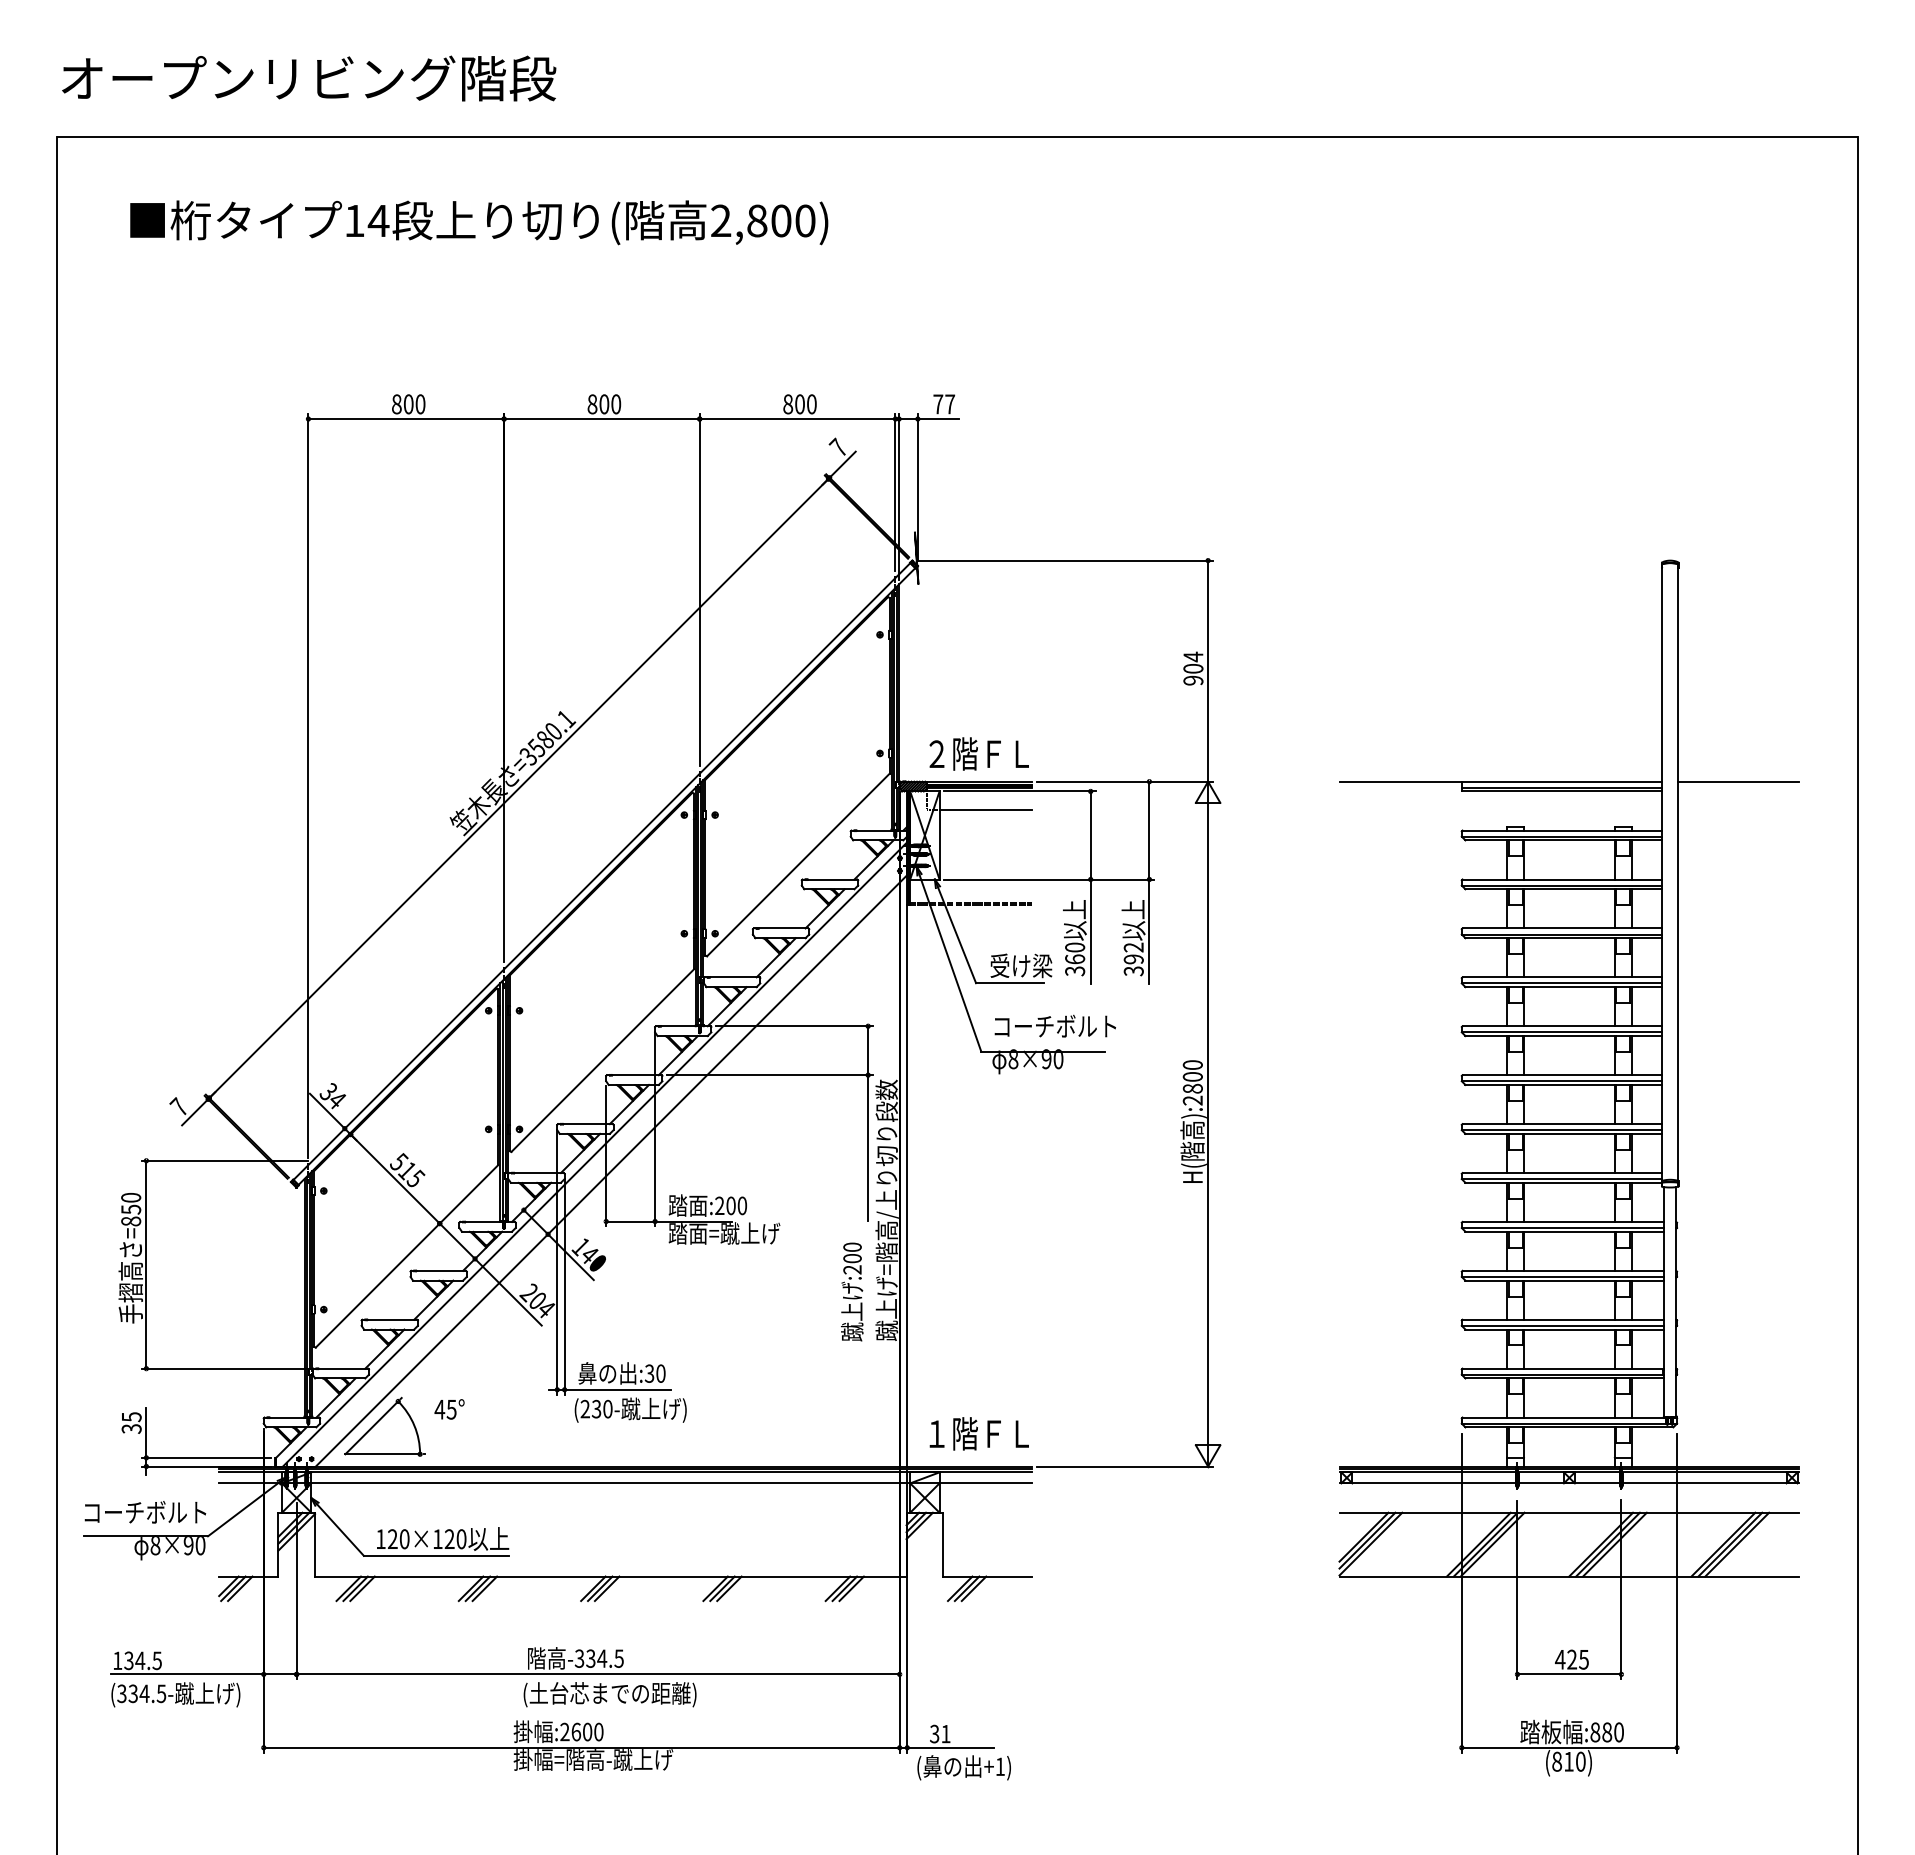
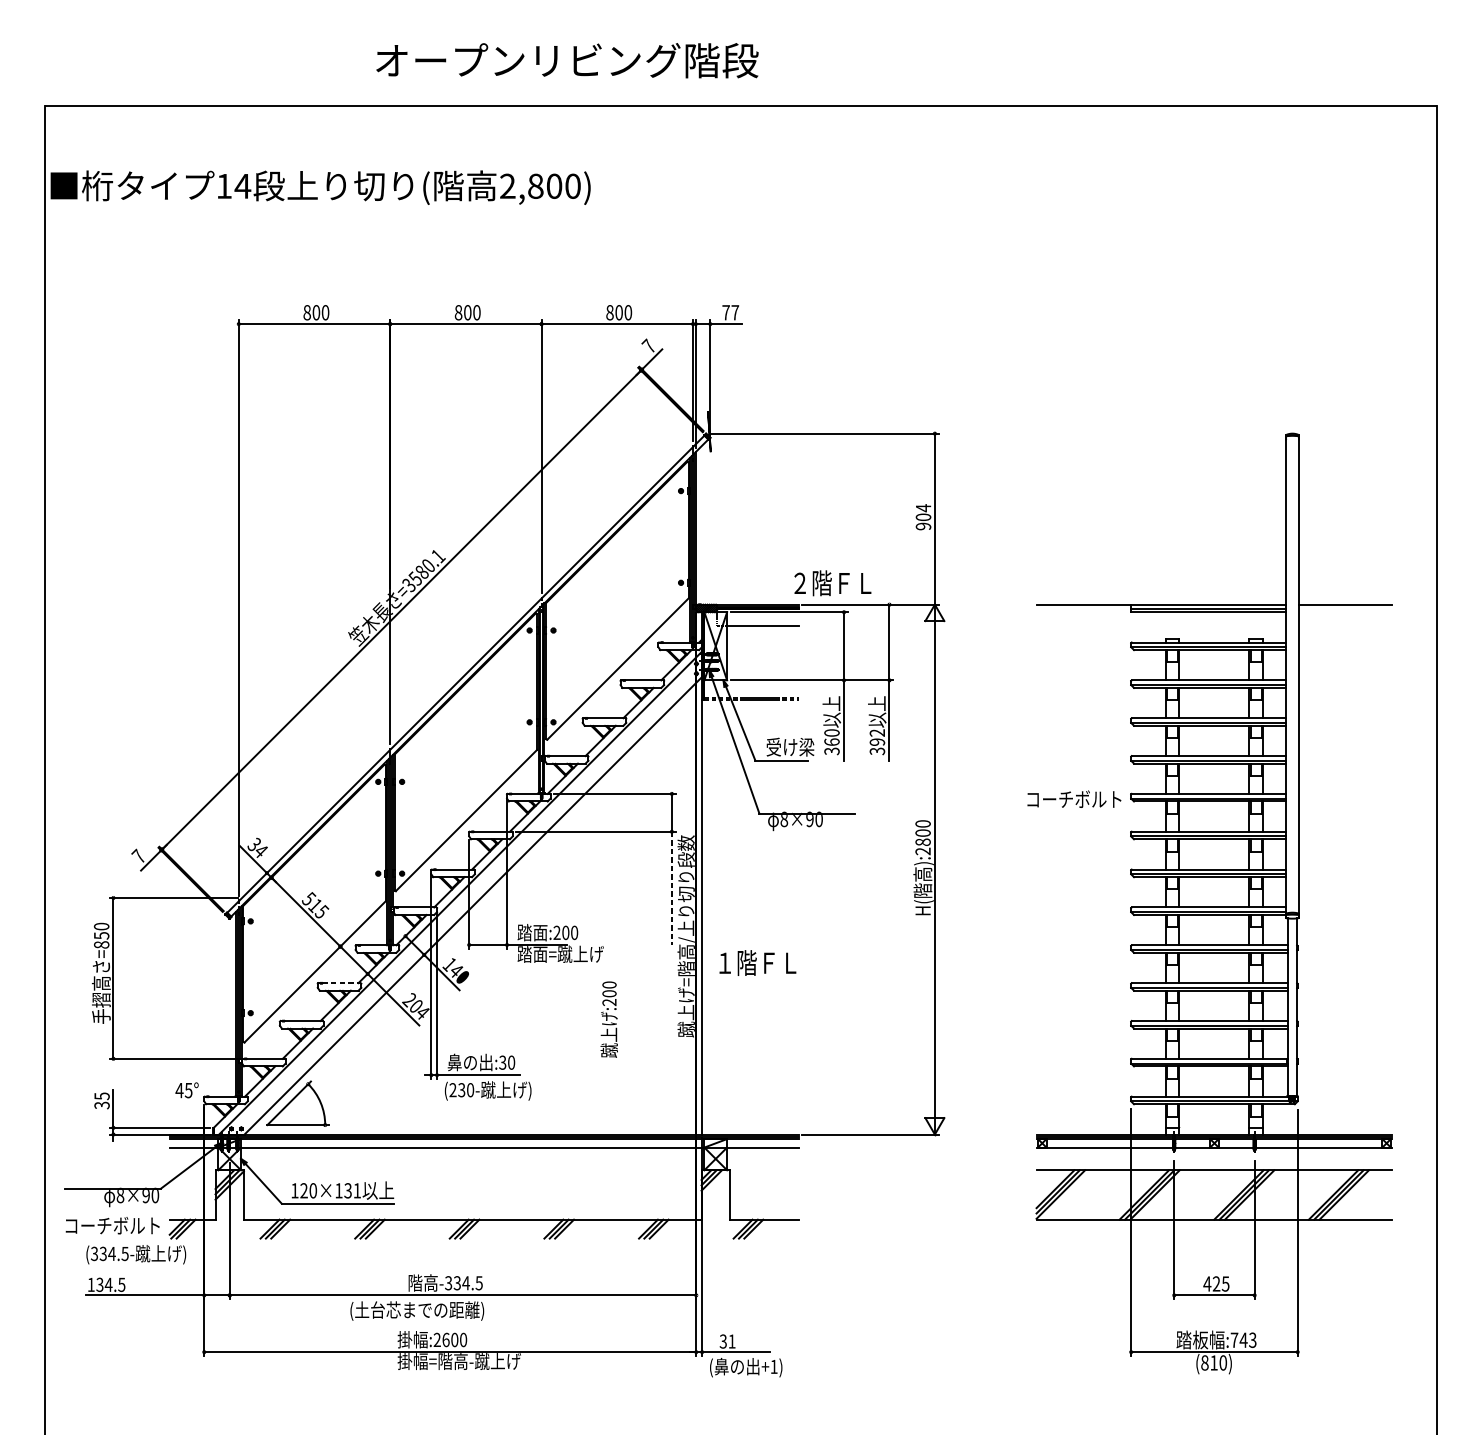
text: (309, 78) -> (567, 60), moved
text: (479, 222) -> (320, 187), moved
text: (978, 753) -> (832, 582), moved
text: (1054, 1025) -> (1073, 798), moved
line: (868, 1148) -> (672, 888), solid -> dashed
line: (441, 1270) -> (341, 982), solid -> dashed
text: (852, 1291) -> (609, 1019), moved
text: (449, 1409) -> (187, 1090), moved
text: (978, 1433) -> (757, 962), moved
text: (145, 1512) -> (112, 1225), moved
text: (455, 1539) -> (352, 1191), 120×120 -> 120×131
text: (175, 1694) -> (135, 1254), moved
text: (609, 1694) -> (416, 1310), moved
text: (1606, 1732) -> (1243, 1340), :880 -> :743

